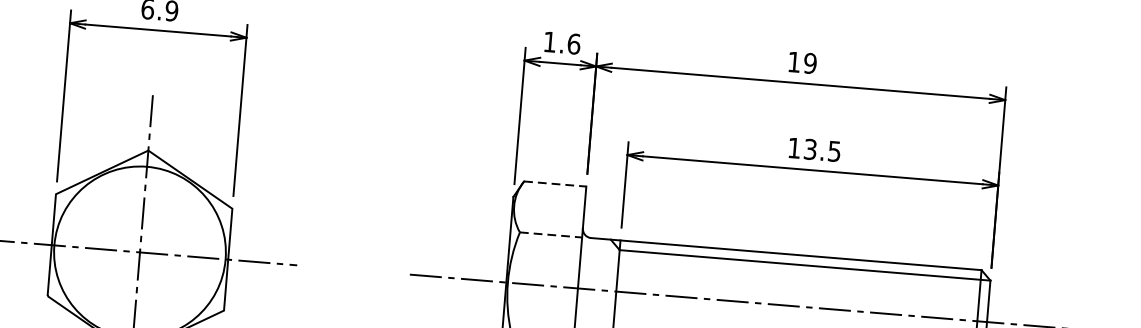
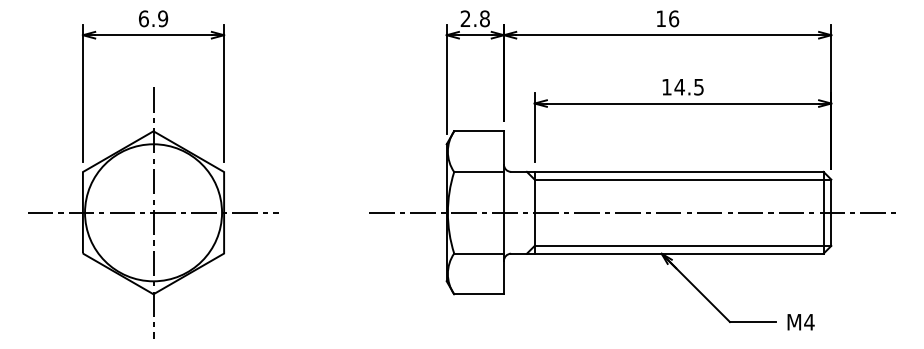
text: (562, 42) -> (475, 18), 1.6 -> 2.8
text: (811, 63) -> (674, 18), 19 -> 16
text: (810, 148) -> (679, 86), 13.5 -> 14.5
line: (555, 184) -> (479, 131), dashed -> solid
line: (551, 235) -> (479, 172), dashed -> solid

